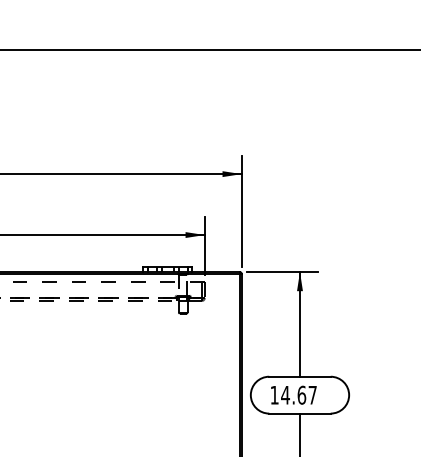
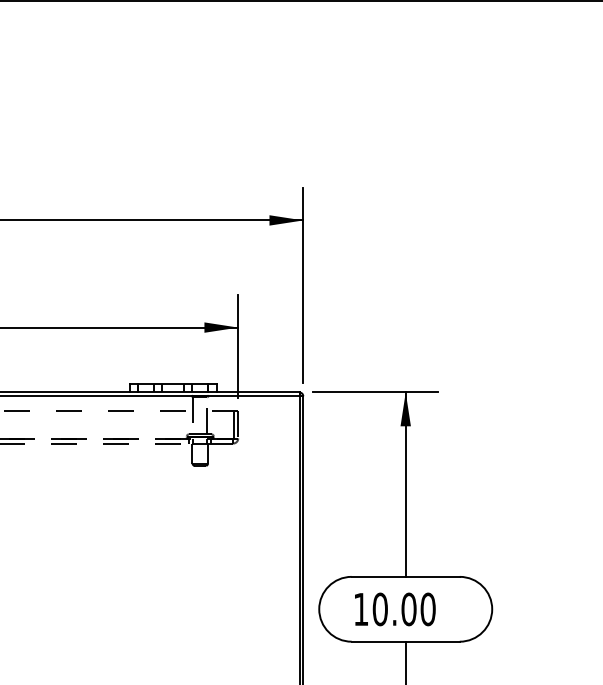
text: (298, 394) -> (403, 608), 14.67 -> 10.00

